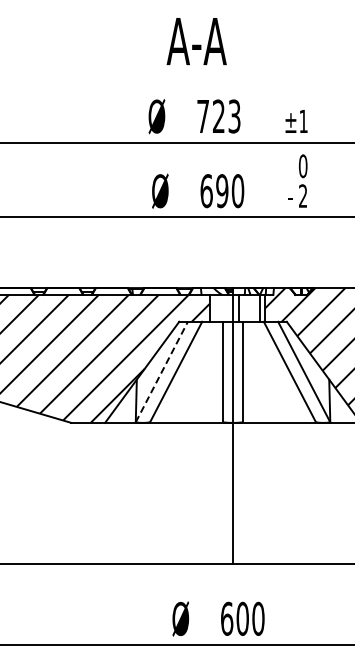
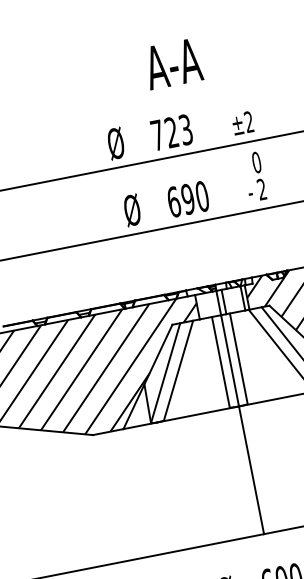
text: (196, 41) -> (173, 63), moved
text: (303, 120) -> (248, 121), ±1 -> ±2
line: (161, 372) -> (165, 373), dashed -> solid

